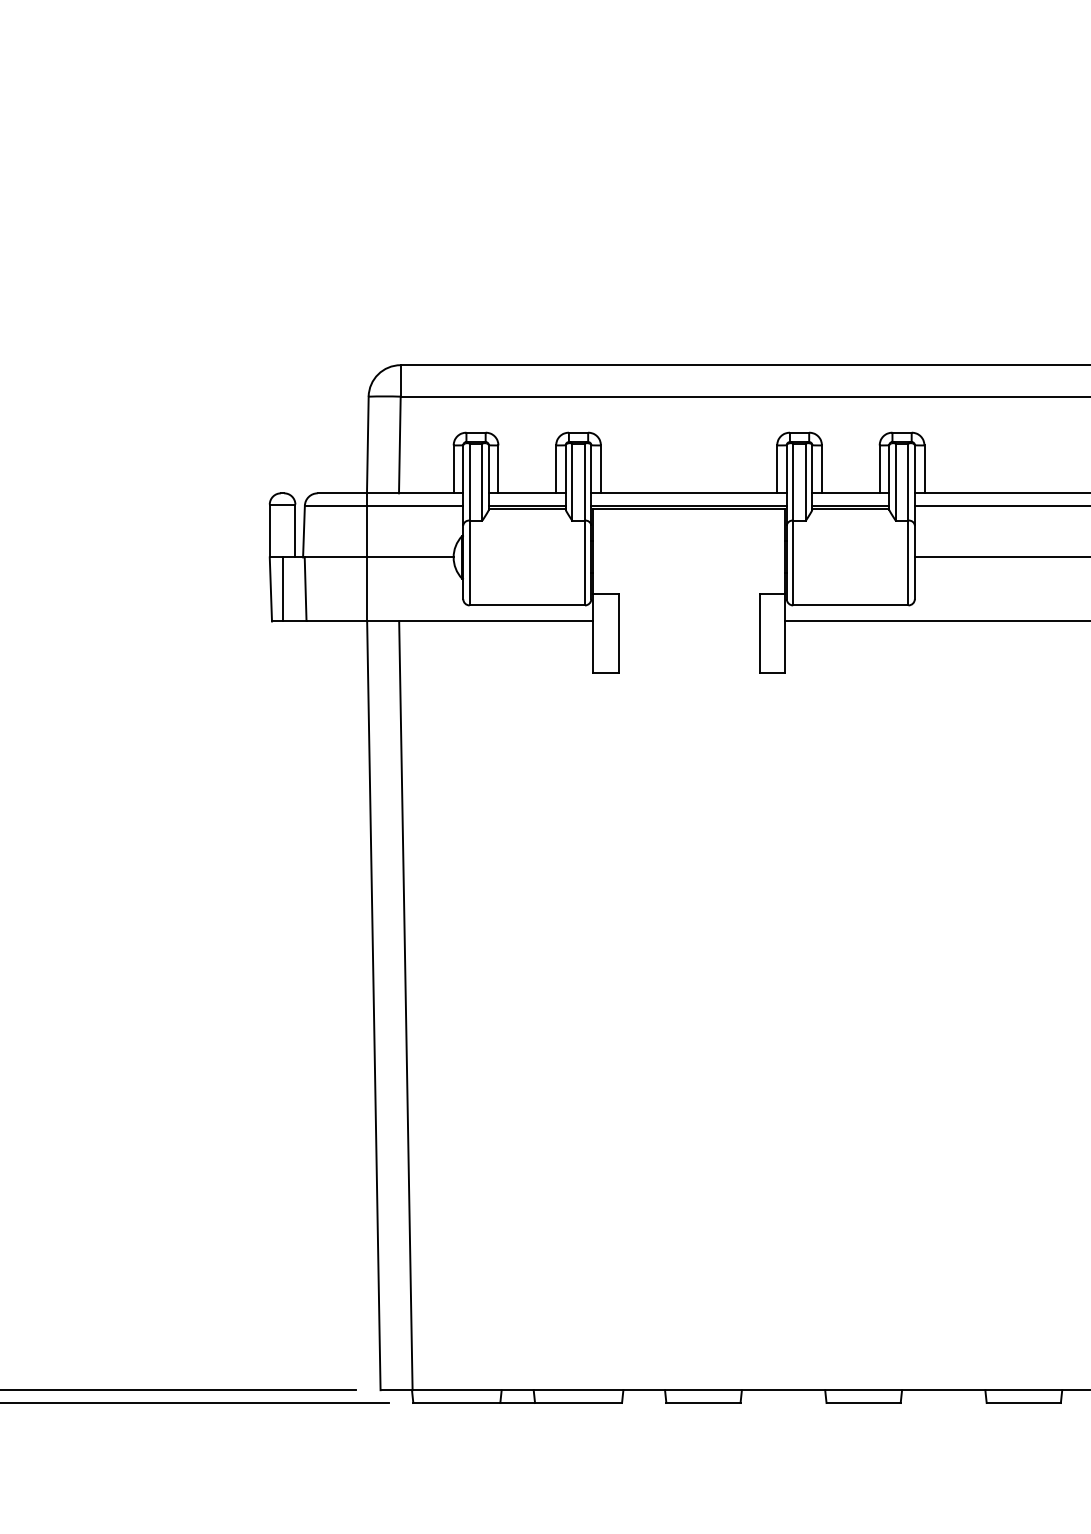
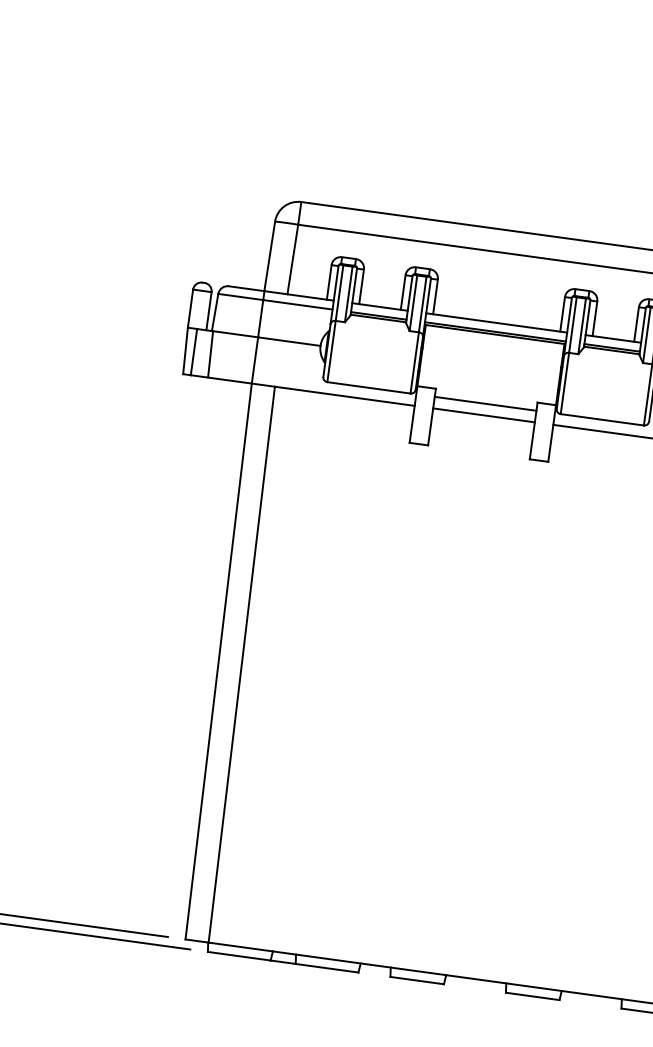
line: (688, 605) -> (485, 403), added
line: (688, 621) -> (483, 415), added

